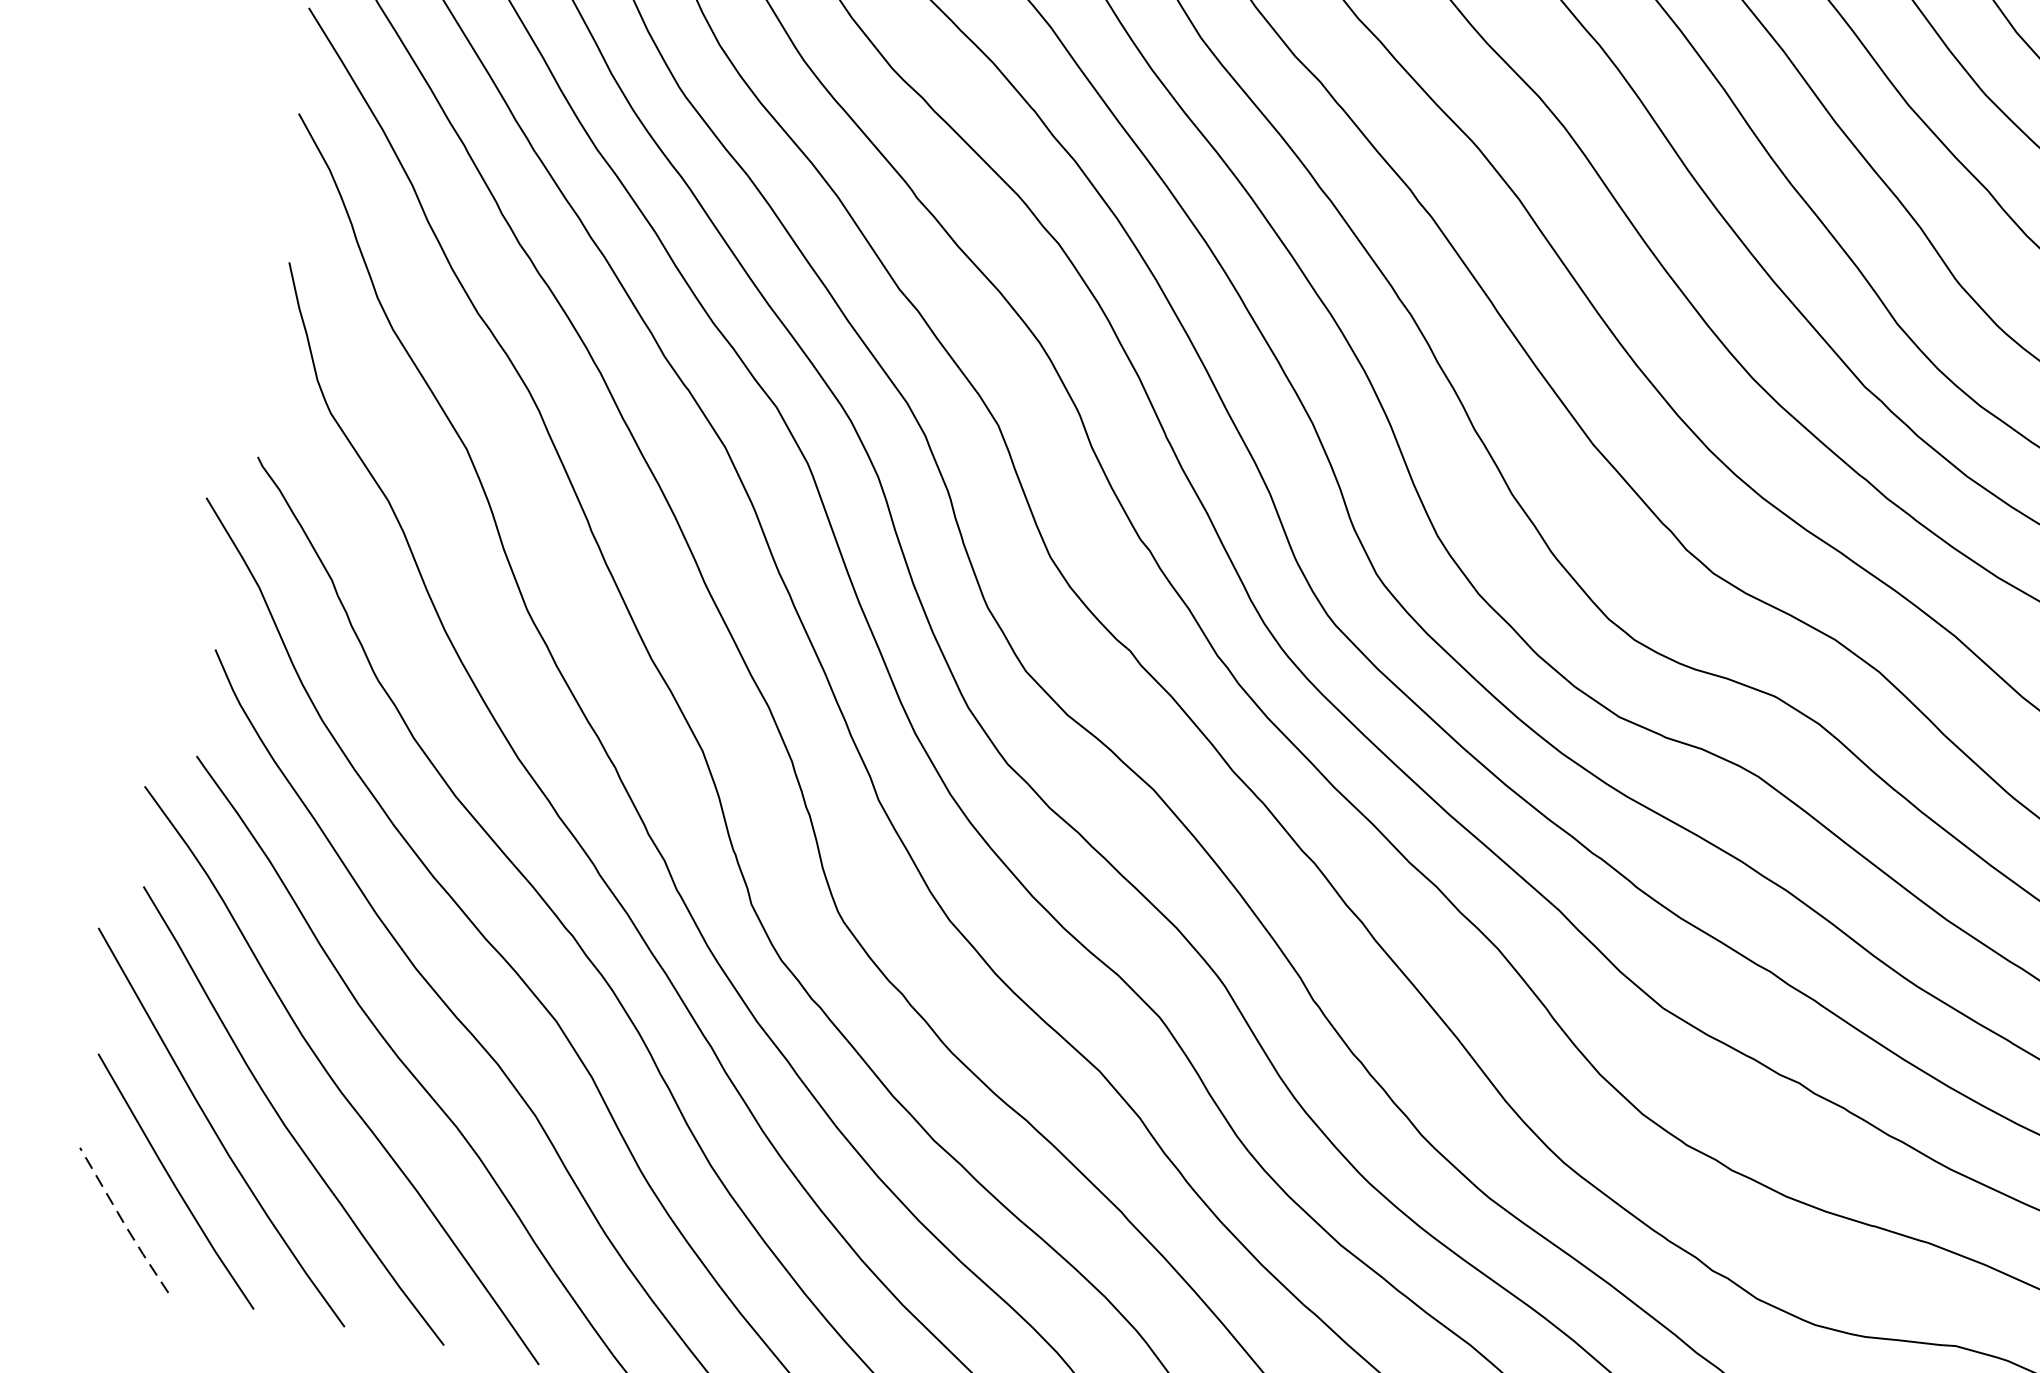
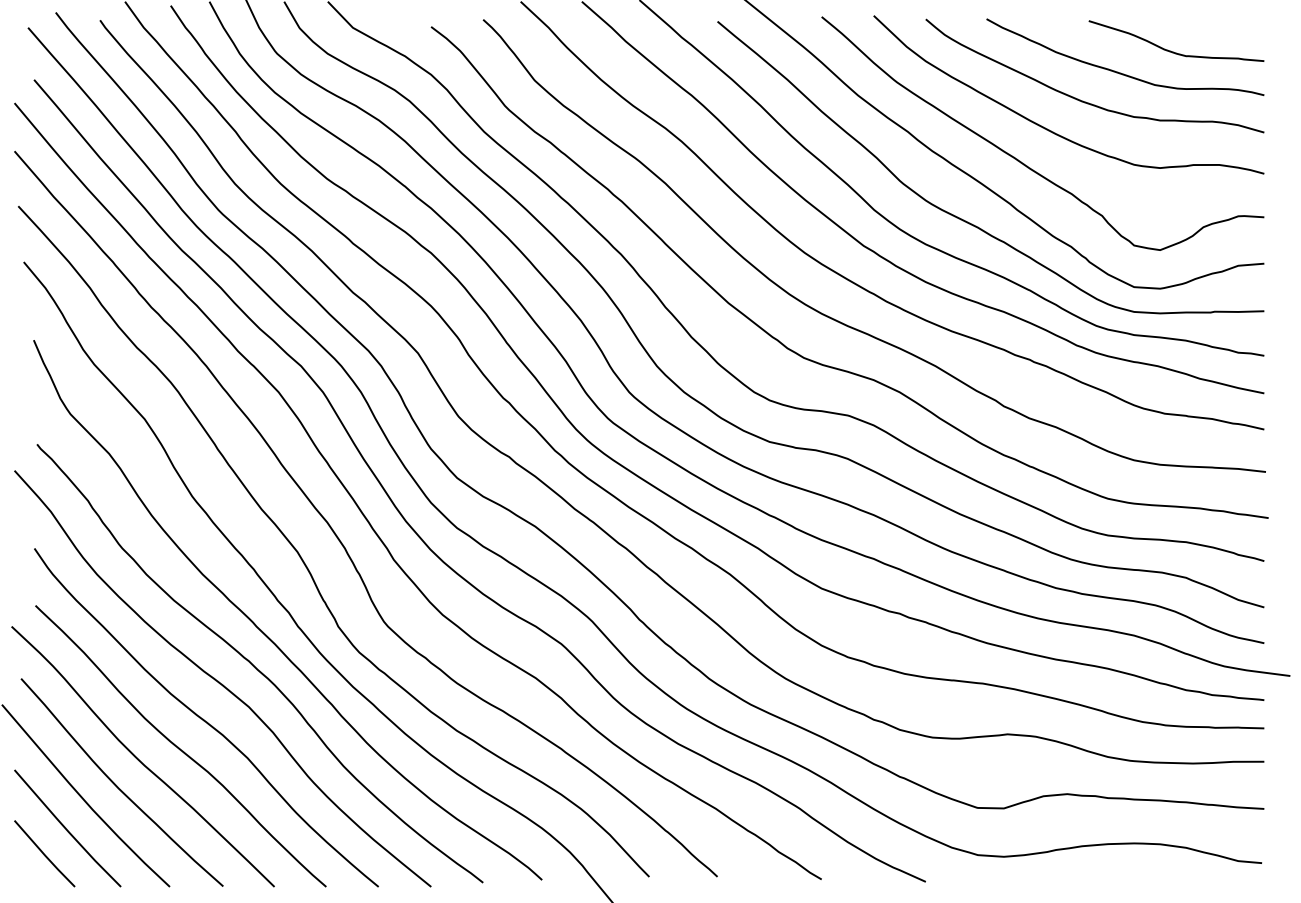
line: (123, 1223) -> (44, 855), dashed -> solid

